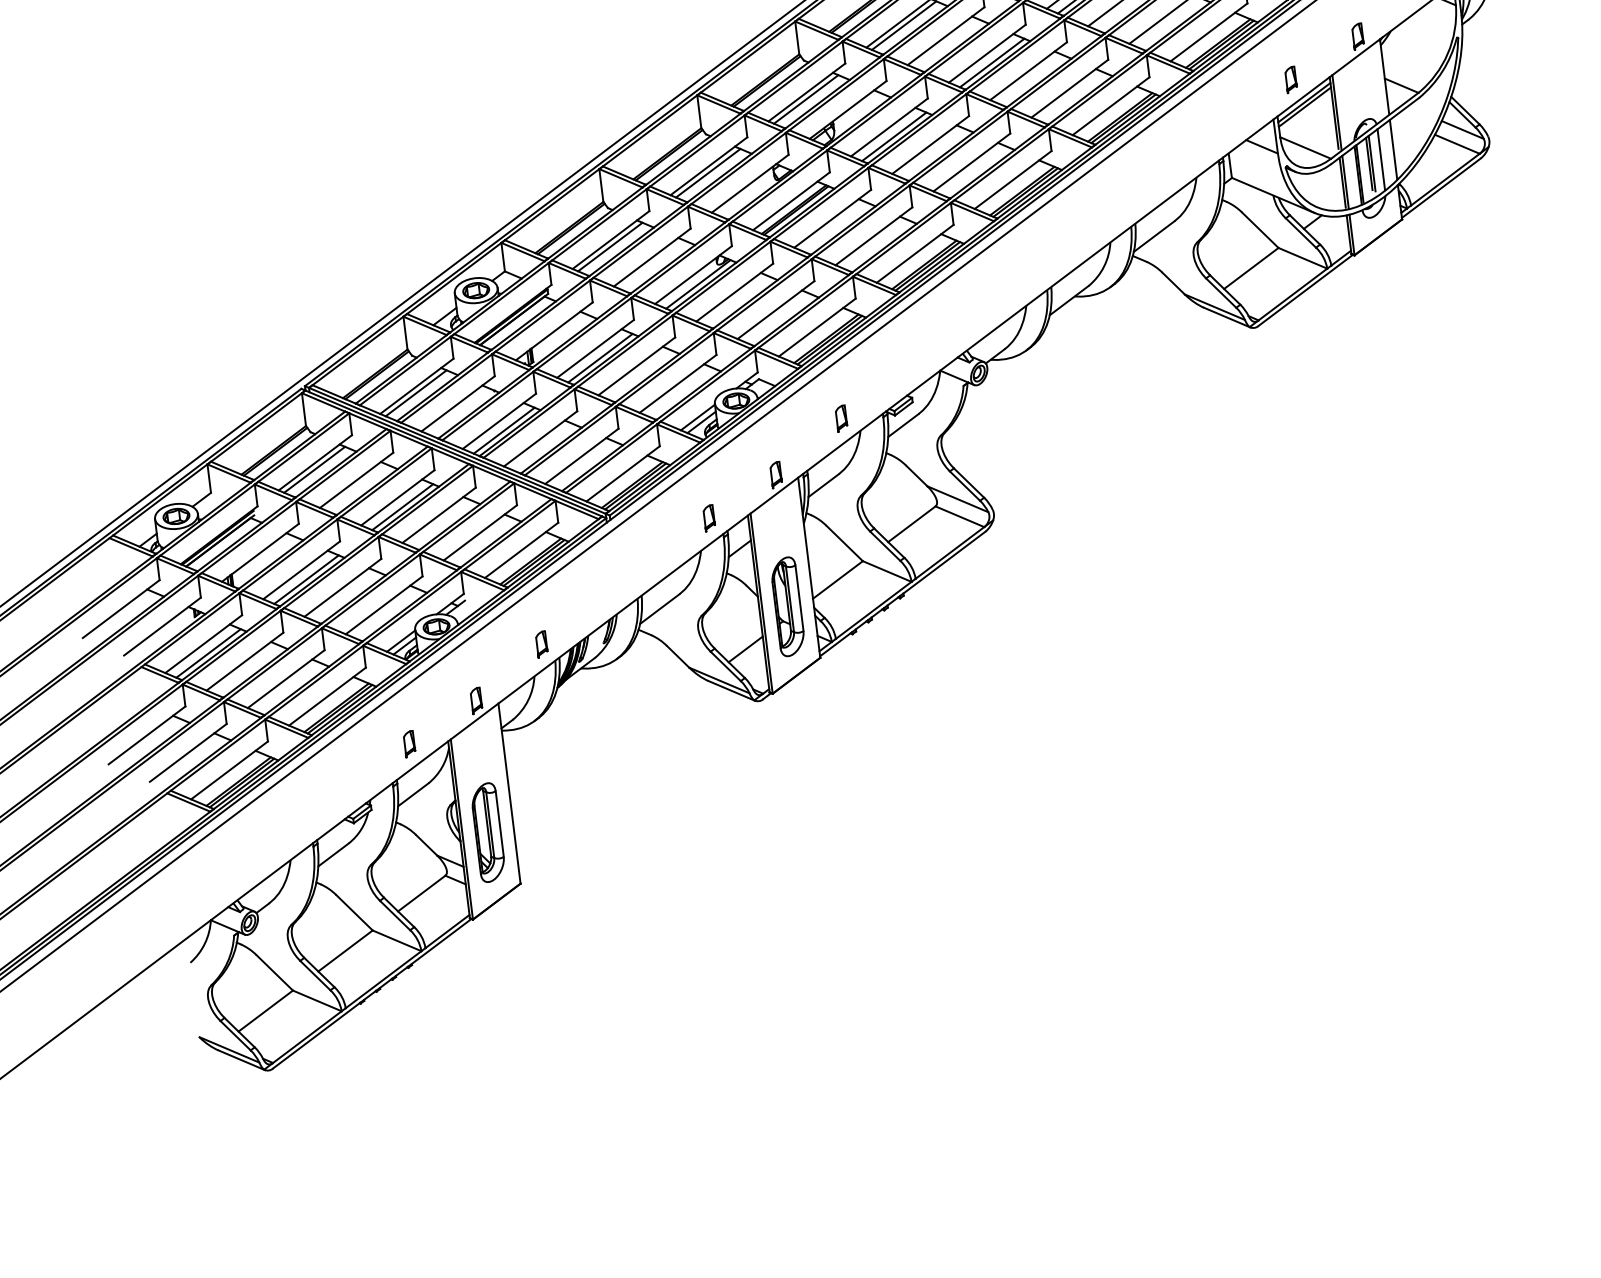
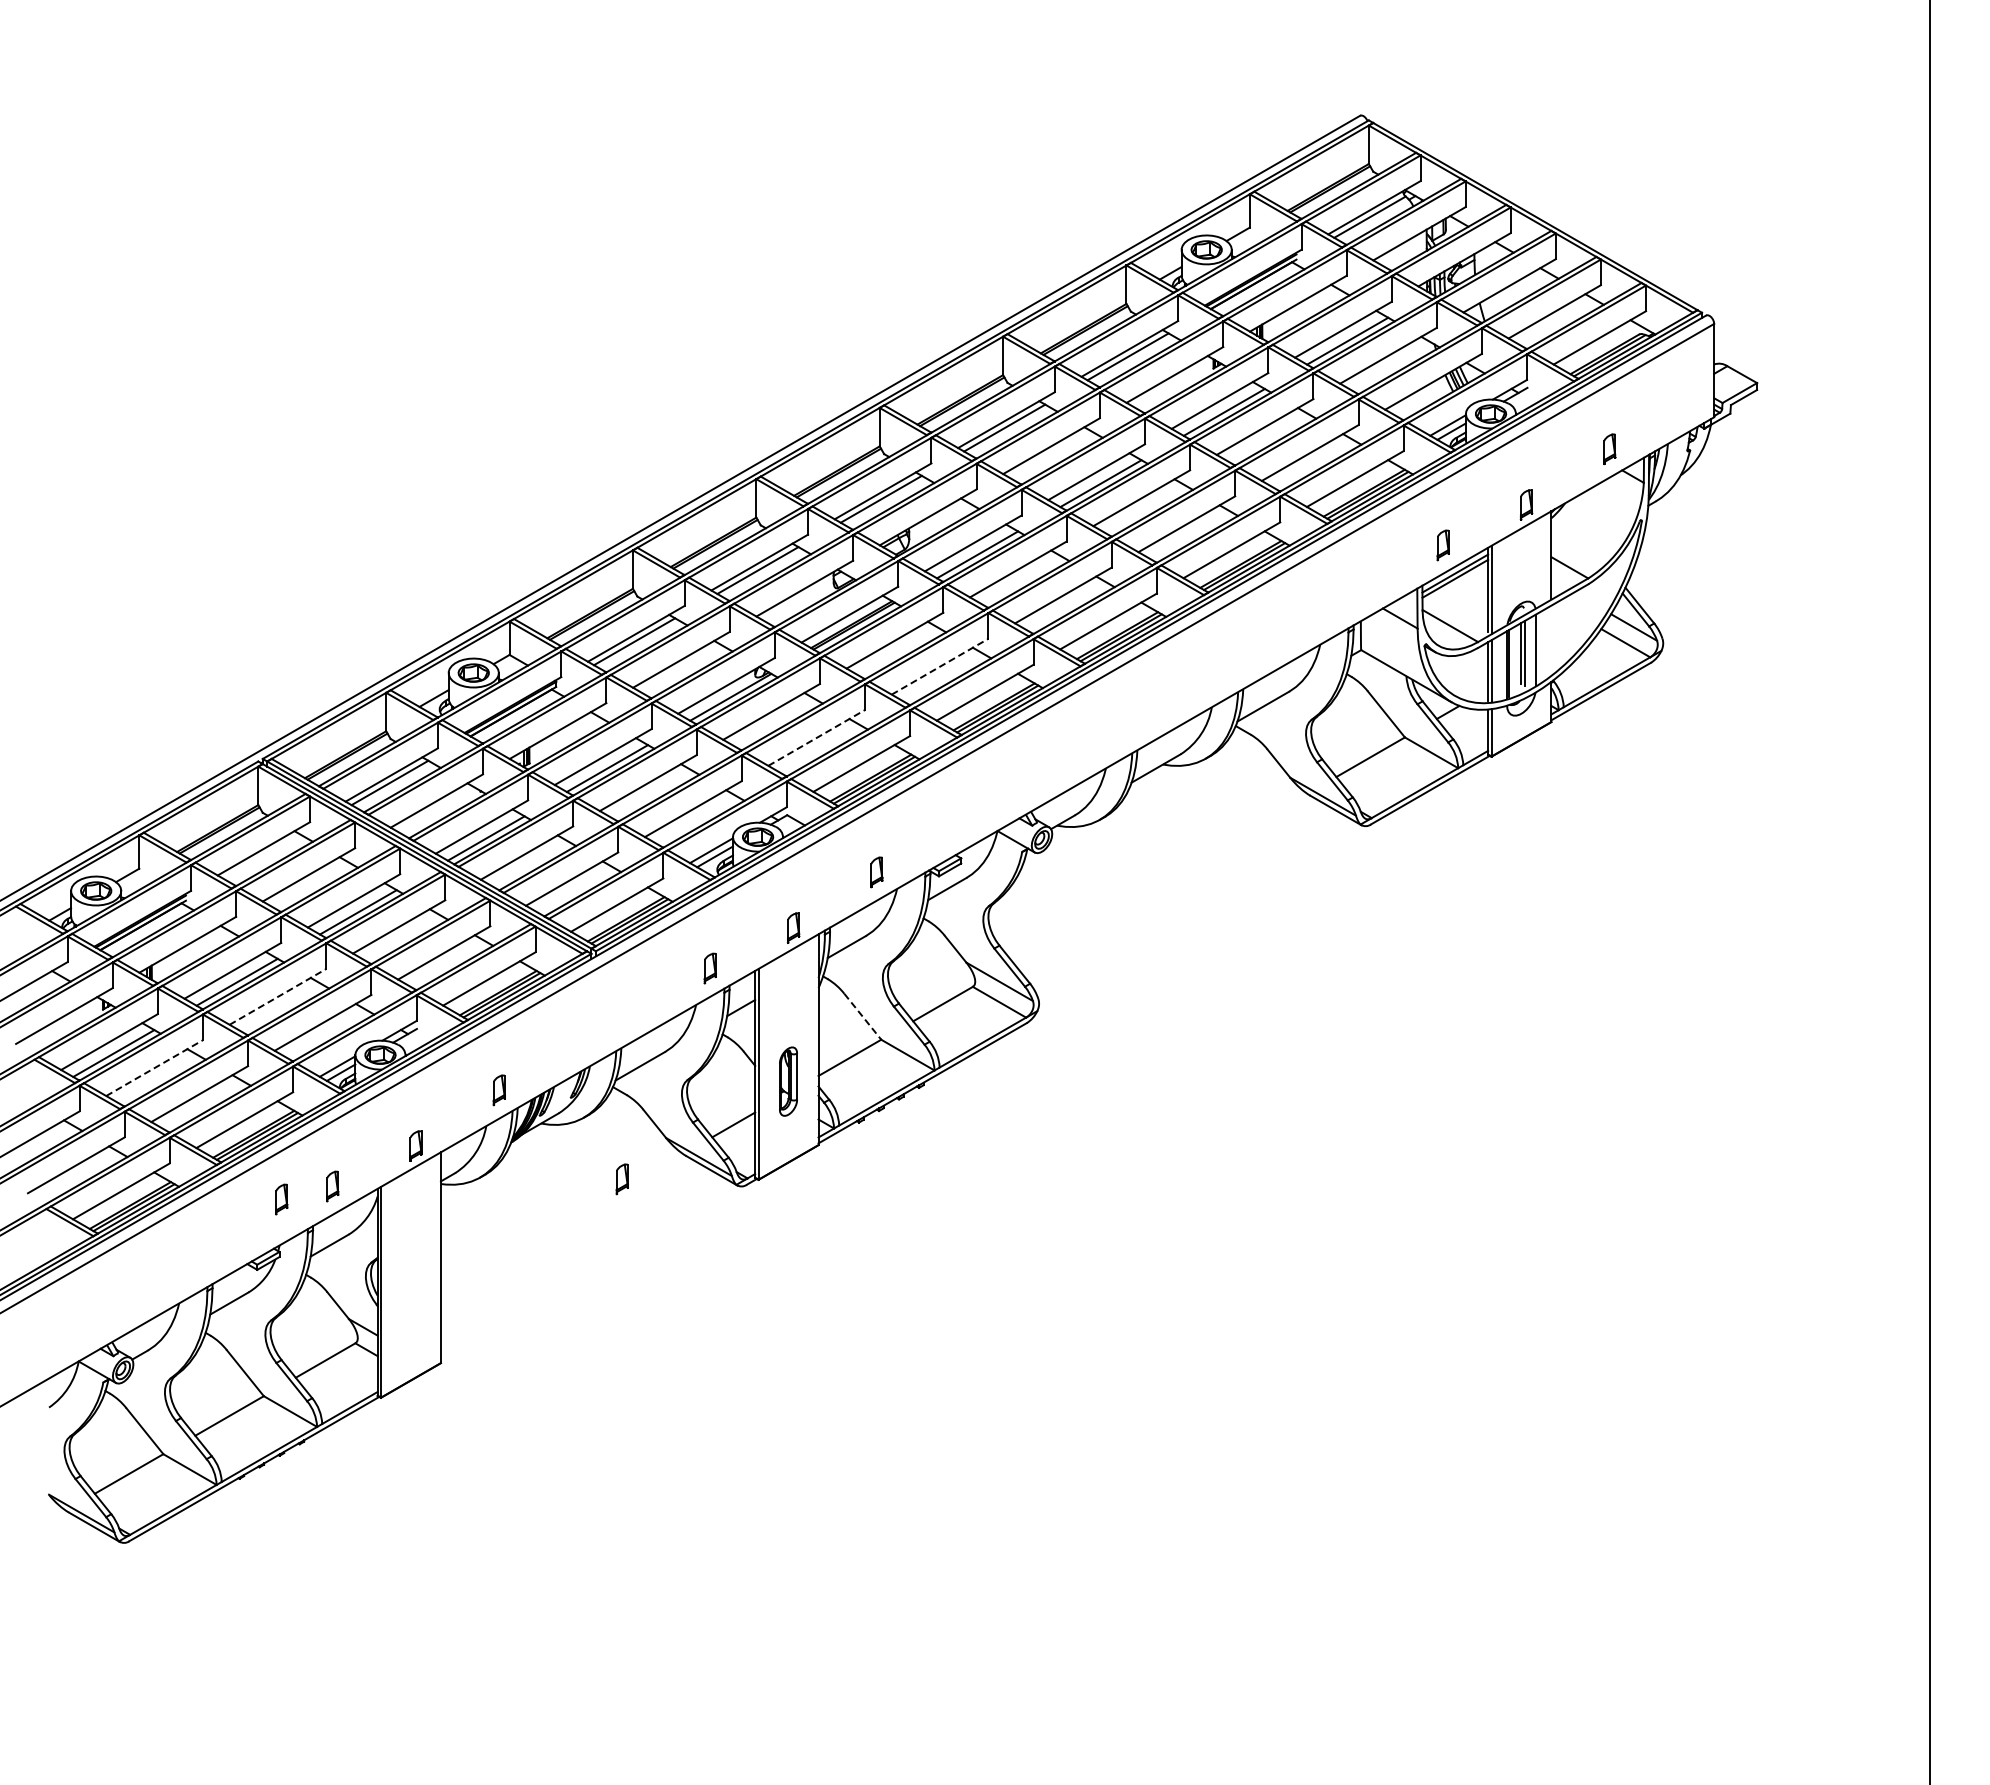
line: (1393, 149) -> (1551, 640), removed
line: (874, 236) -> (940, 666), solid -> dashed
line: (775, 309) -> (816, 737), solid -> dashed
line: (314, 469) -> (261, 856), removed
line: (845, 544) -> (863, 1017), solid -> dashed
line: (342, 587) -> (277, 996), solid -> dashed
part: (787, 606) -> (788, 1081), size x0.6
line: (244, 661) -> (154, 1068), solid -> dashed
part: (655, 707) -> (621, 1179), added
part: (367, 760) -> (281, 1199), added
part: (487, 832) -> (410, 1299), removed

